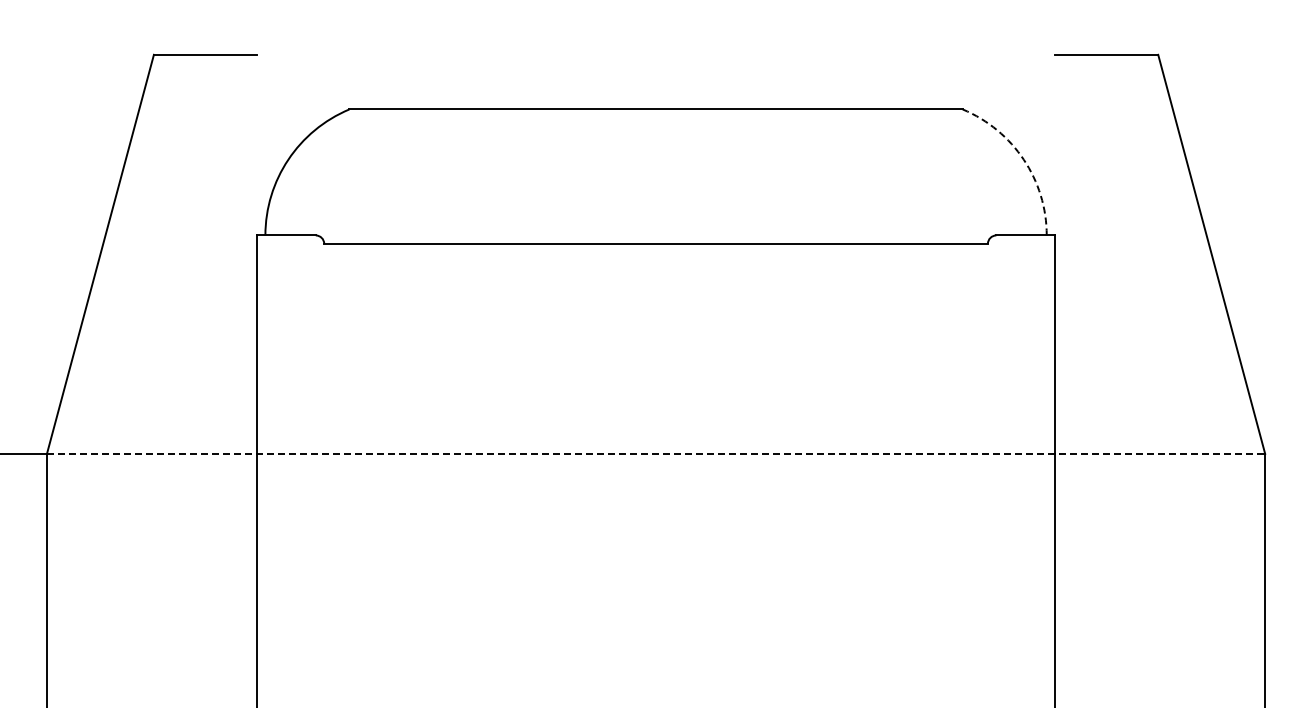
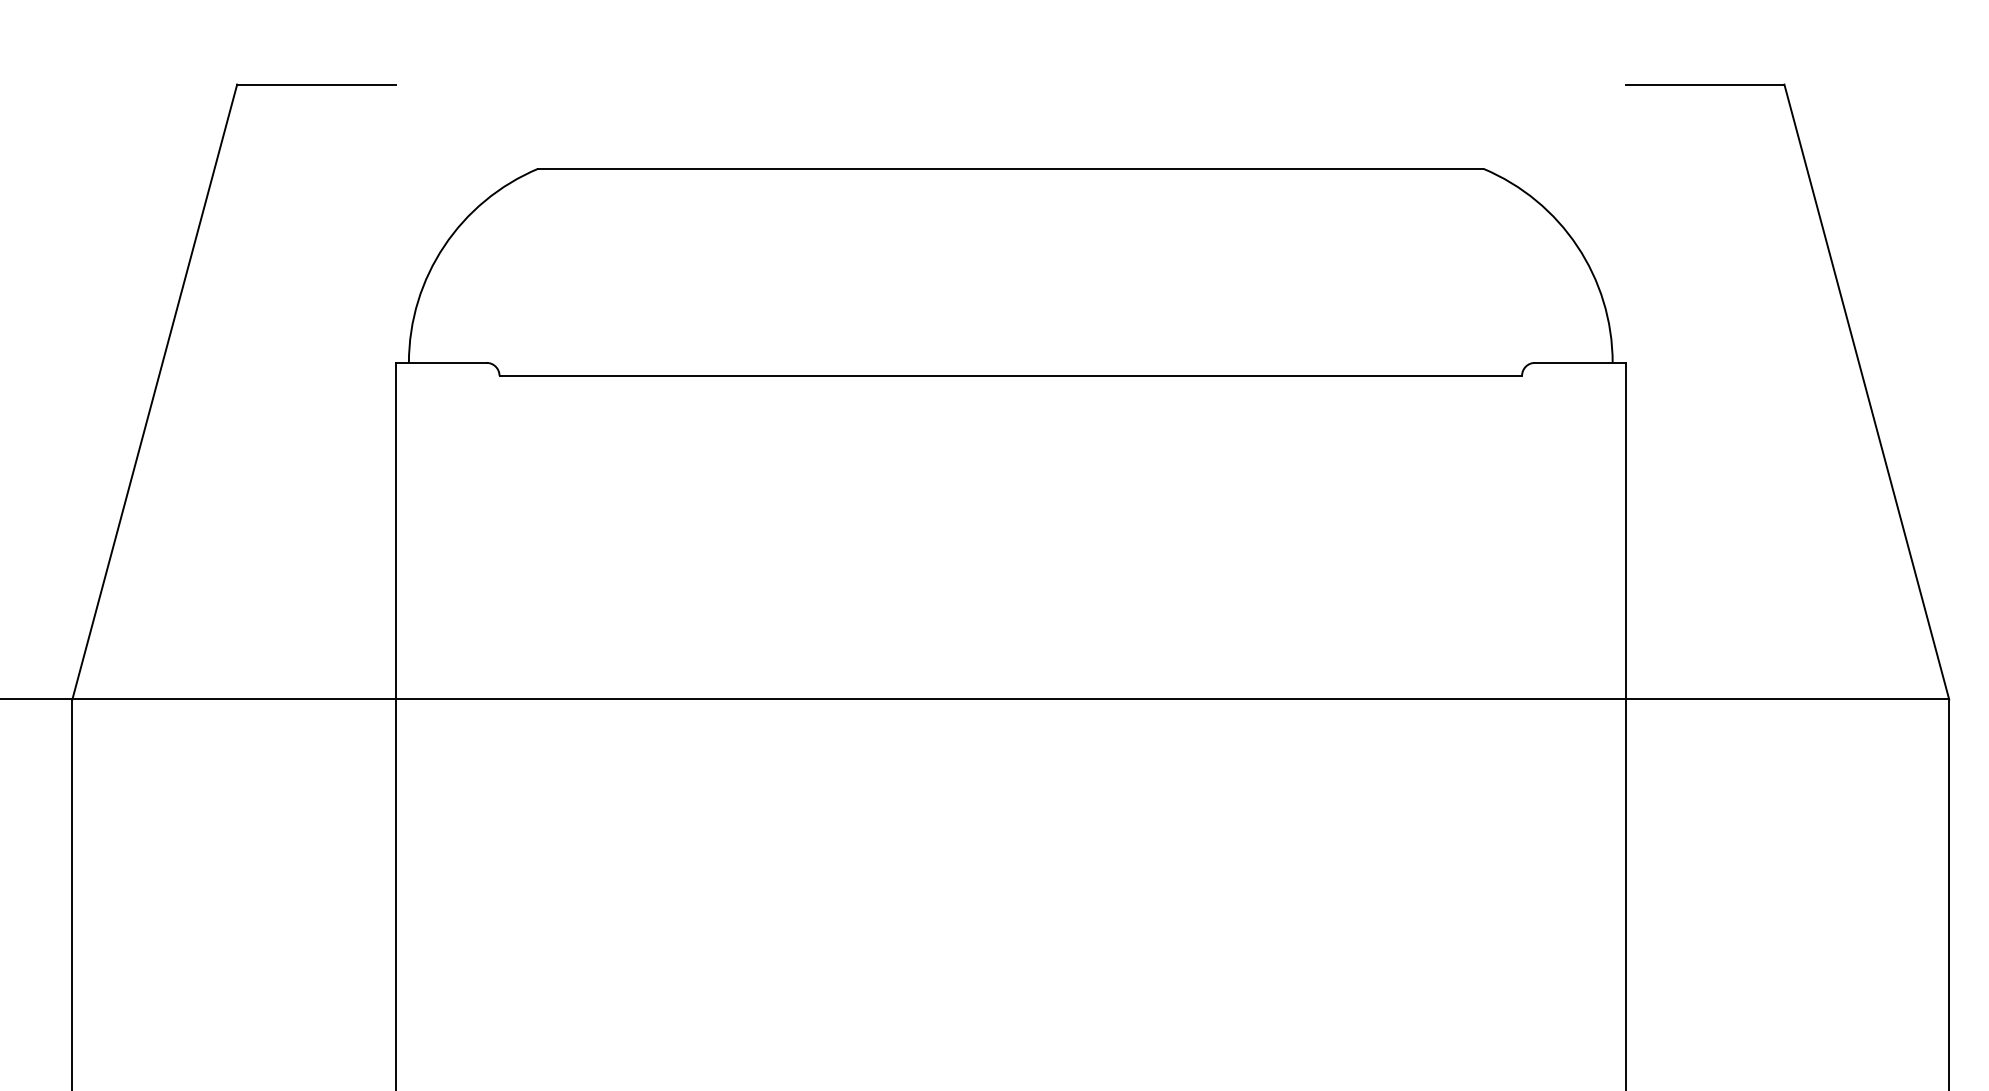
arc: (1023, 159) -> (1576, 245), dashed -> solid
line: (656, 453) -> (1011, 698), dashed -> solid

